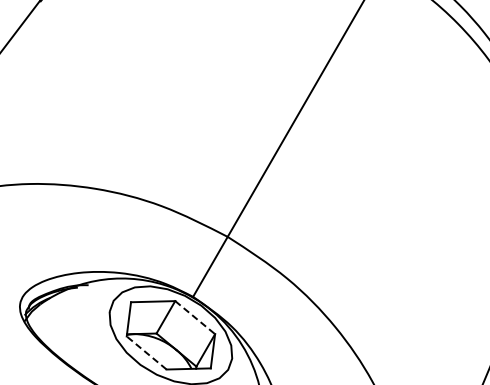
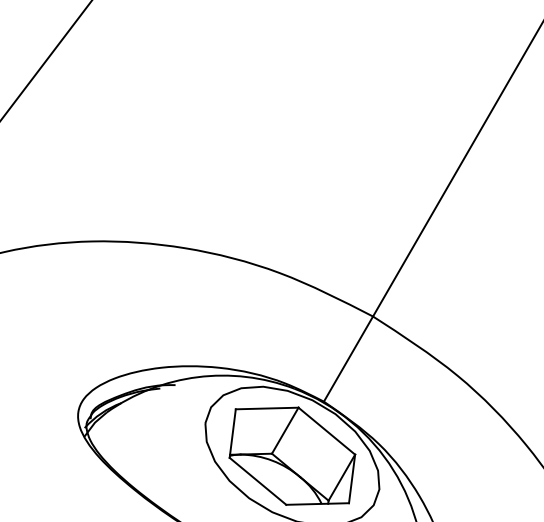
line: (195, 317) -> (327, 430), dashed -> solid
line: (146, 352) -> (257, 480), dashed -> solid

